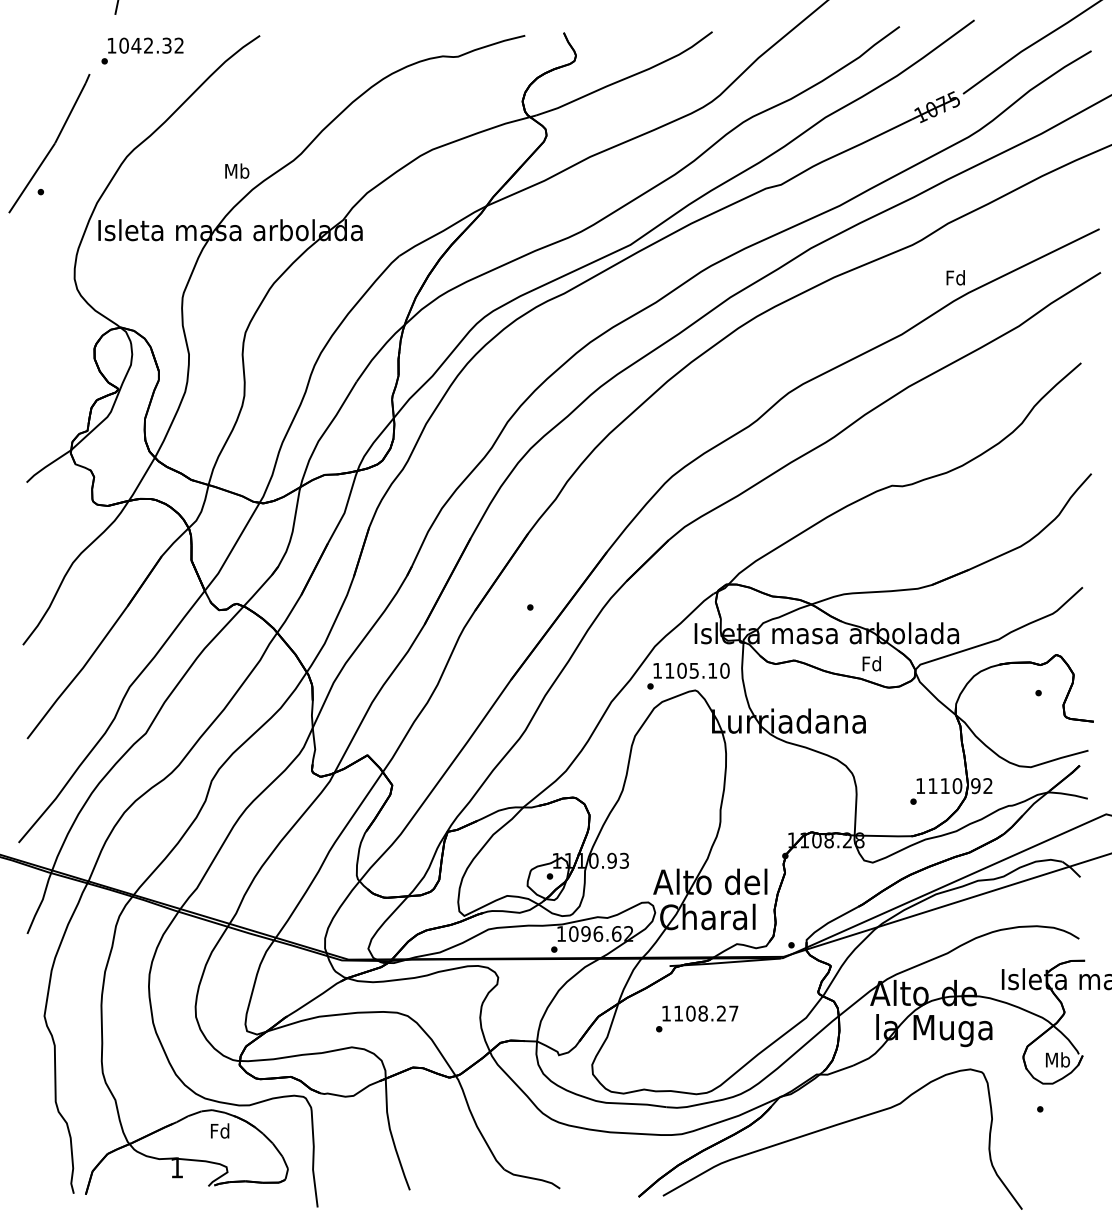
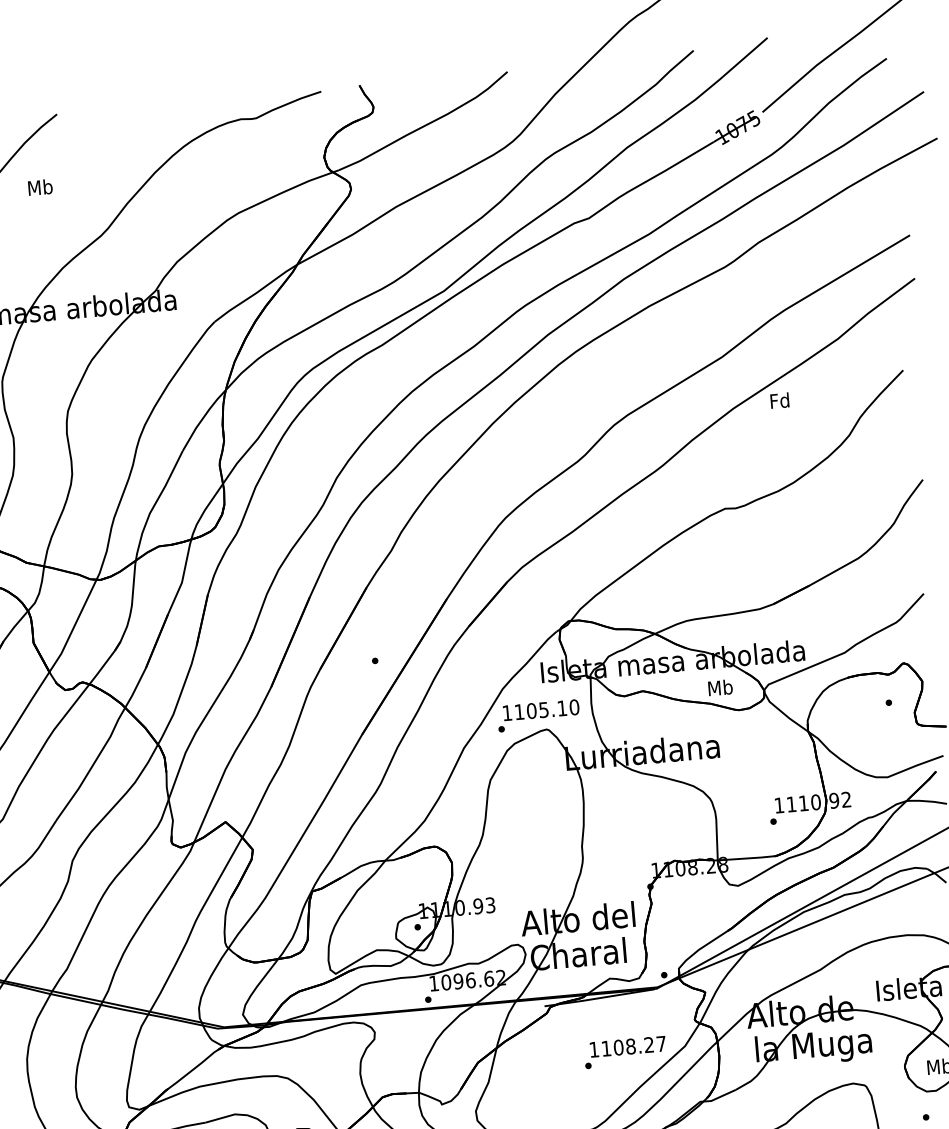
text: (237, 170) -> (40, 186), moved
text: (955, 277) -> (779, 400), moved
text: (872, 663) -> (720, 687), Fd -> Mb
text: (697, 1018) -> (625, 1051), moved

